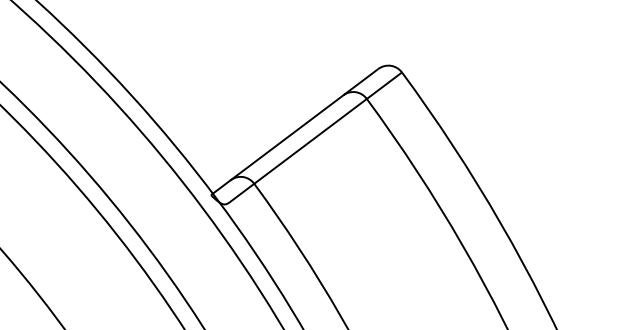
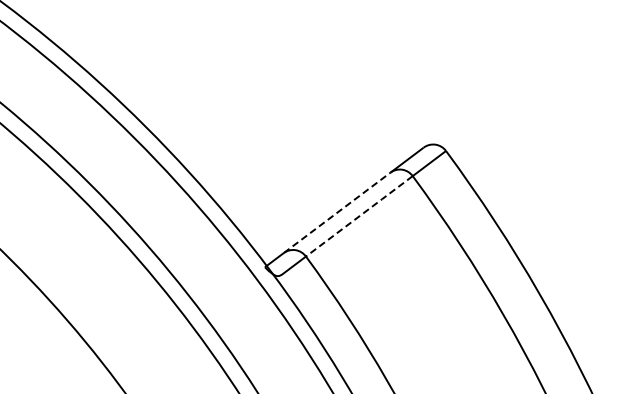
line: (287, 137) -> (337, 212), solid -> dashed
line: (310, 140) -> (359, 215), solid -> dashed

